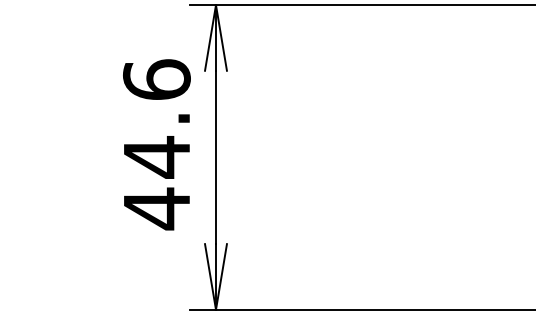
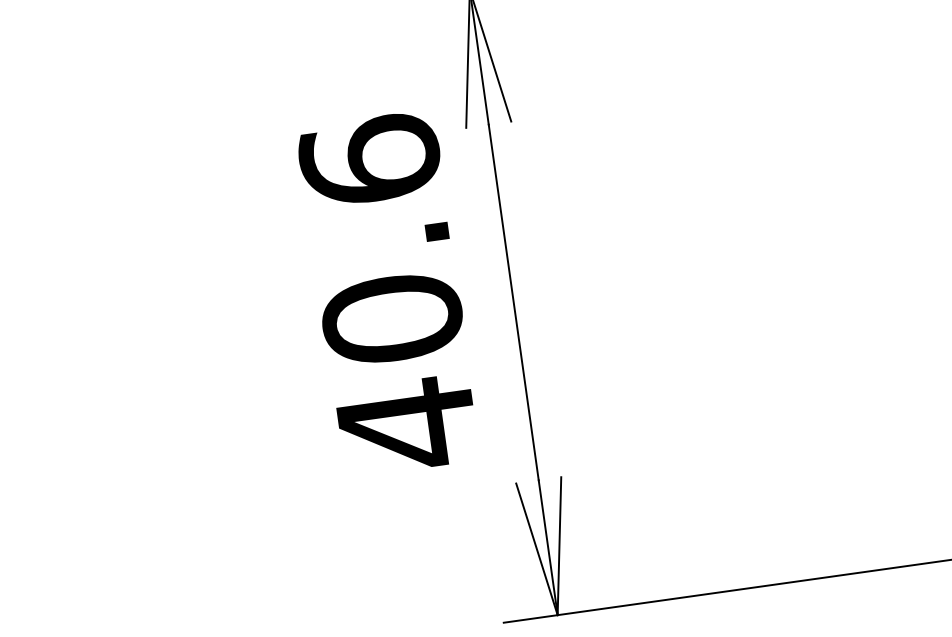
text: (156, 157) -> (391, 319), 44.6 -> 40.6

